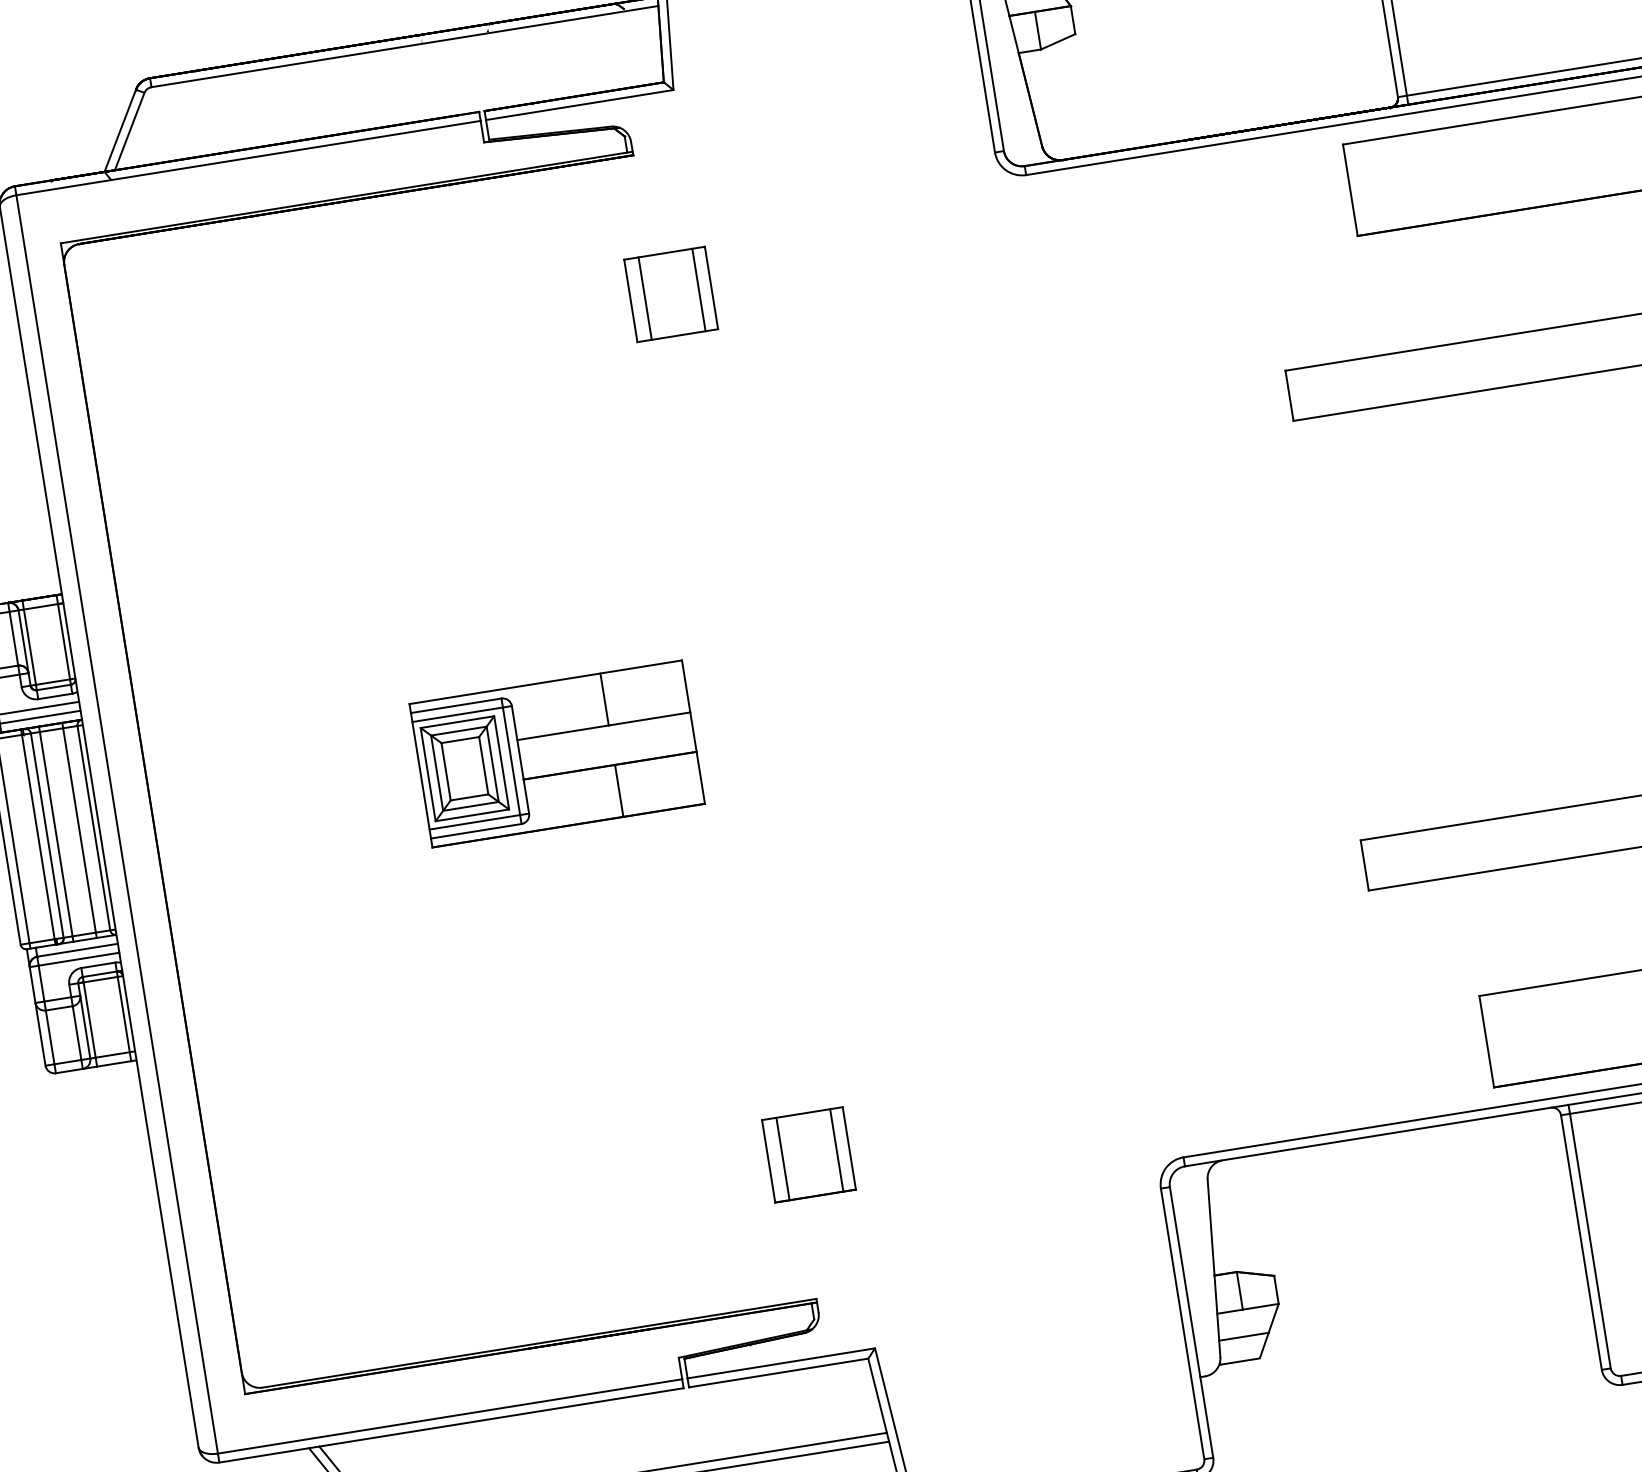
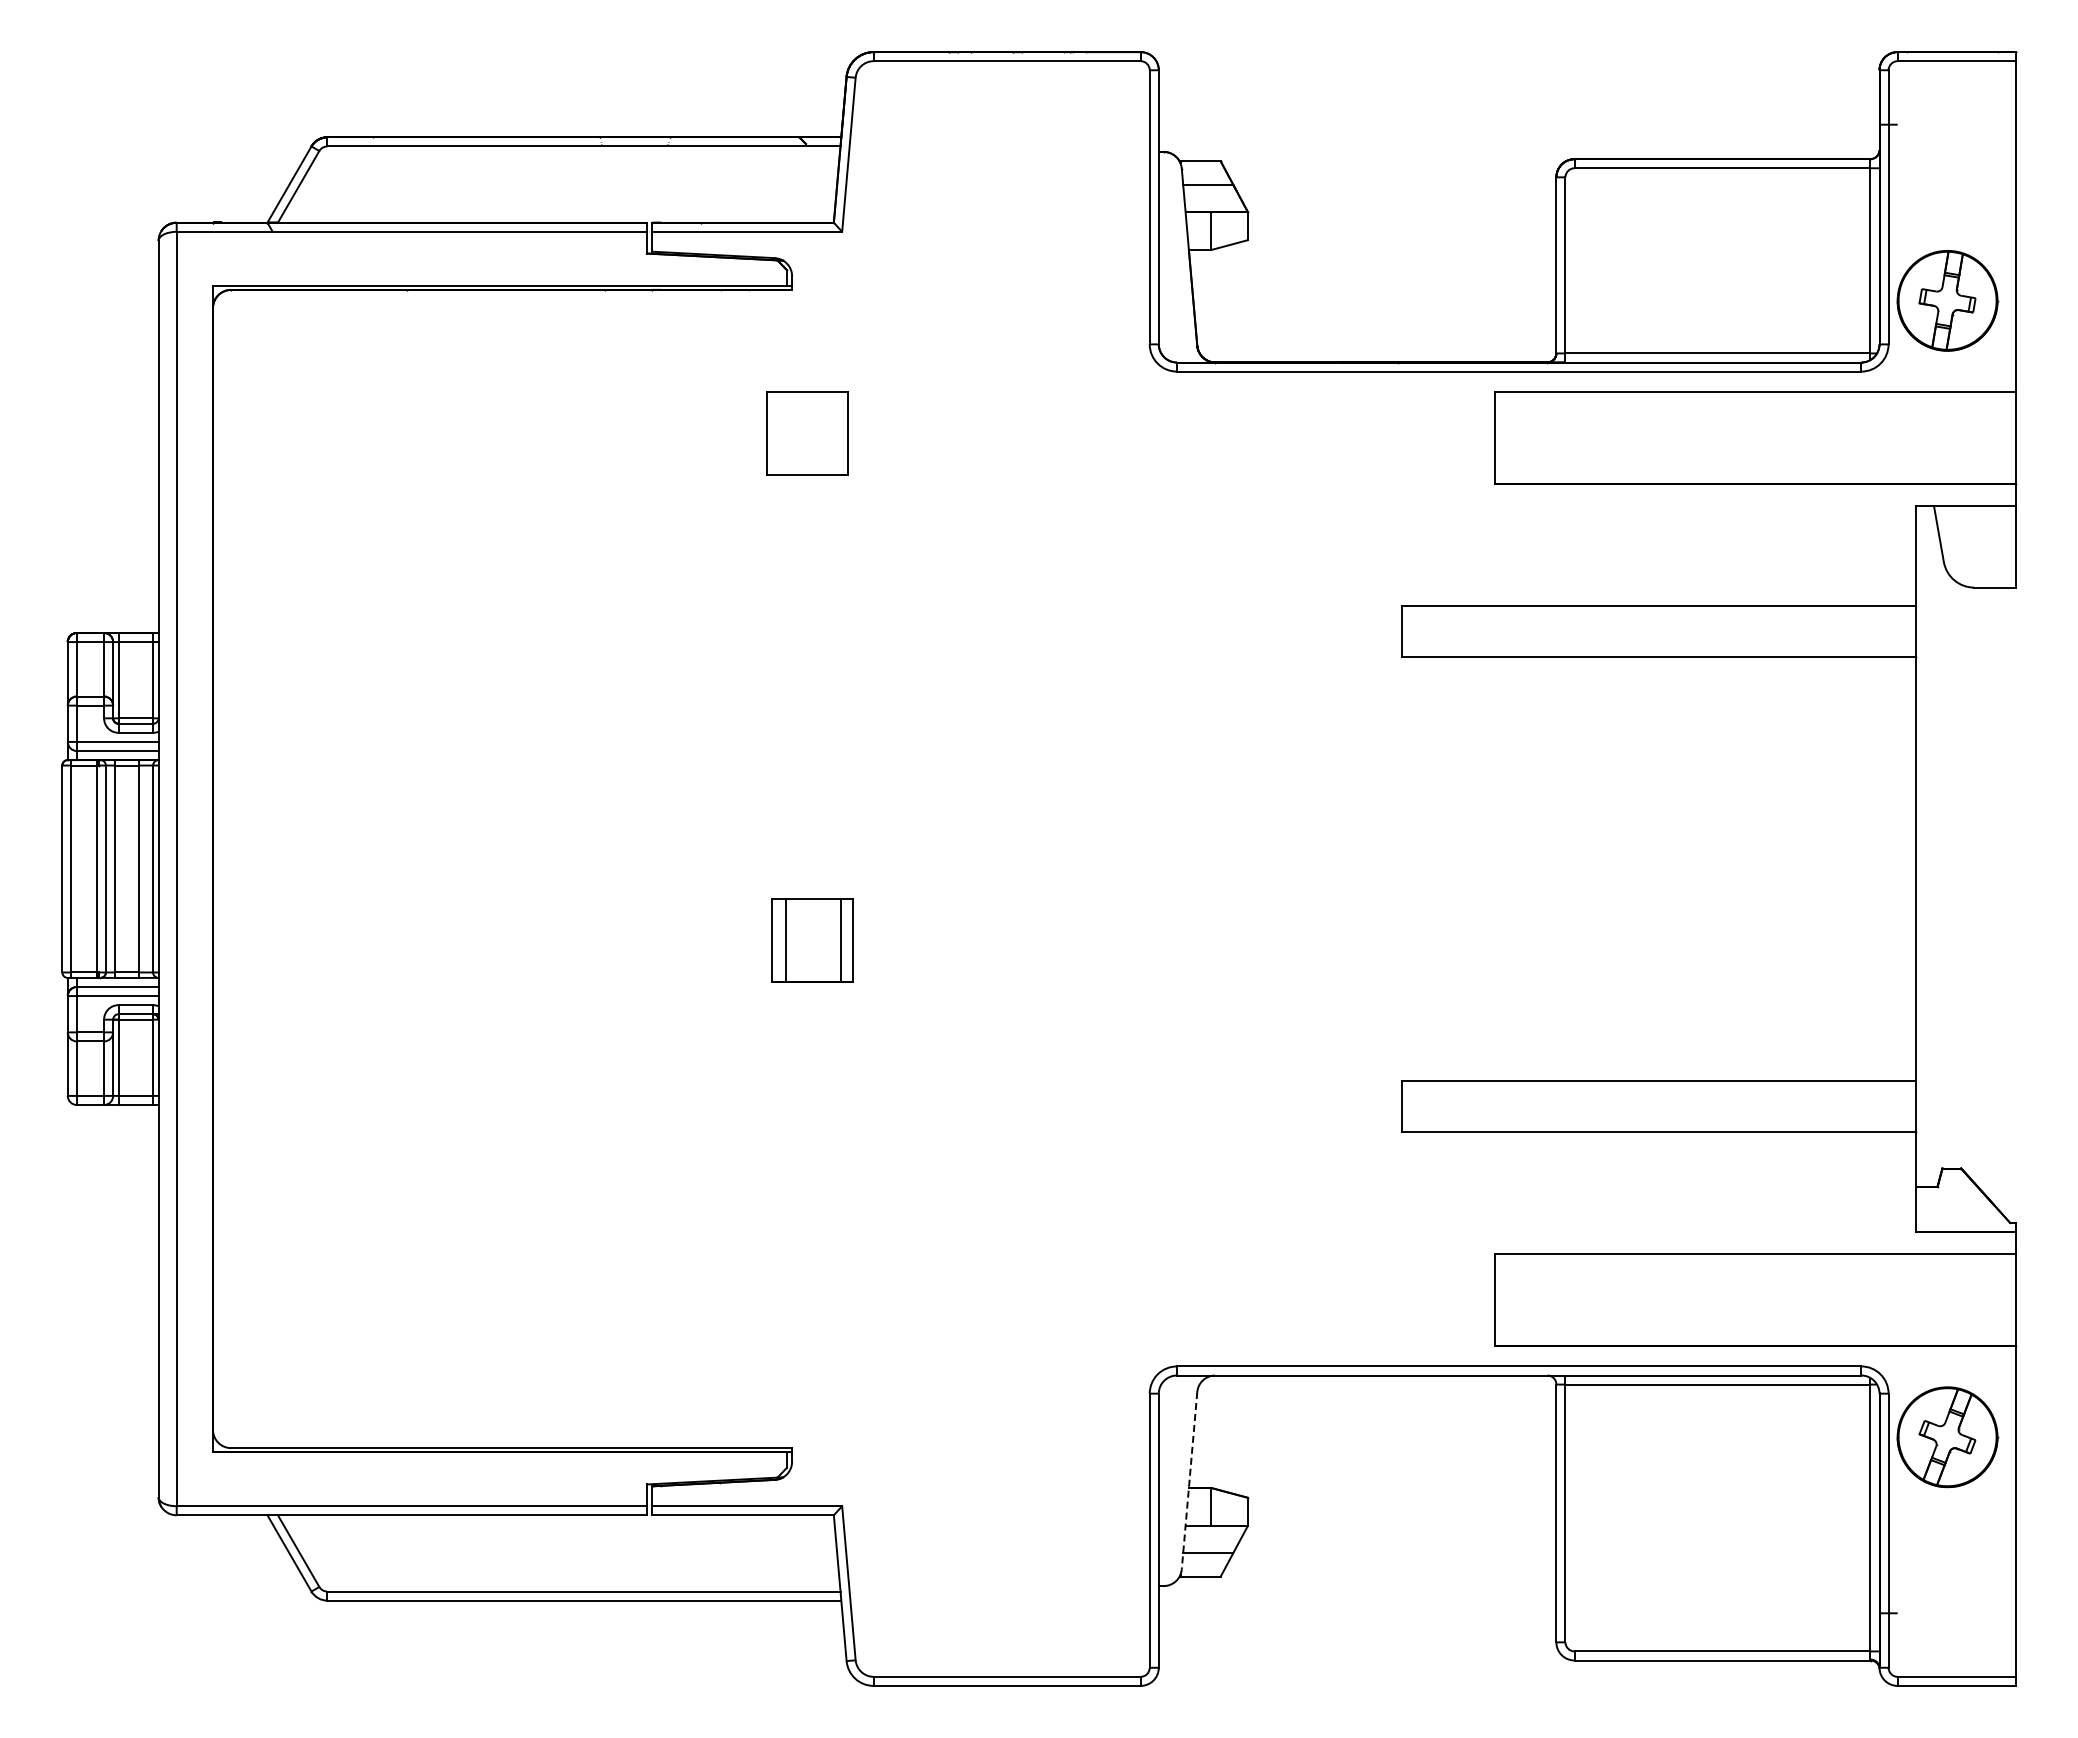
line: (698, 290) -> (835, 433), removed
line: (645, 298) -> (781, 433), removed
part: (556, 753) -> (621, 868), removed
part: (808, 1154) -> (812, 940), moved
line: (1214, 1269) -> (1189, 1481), solid -> dashed

